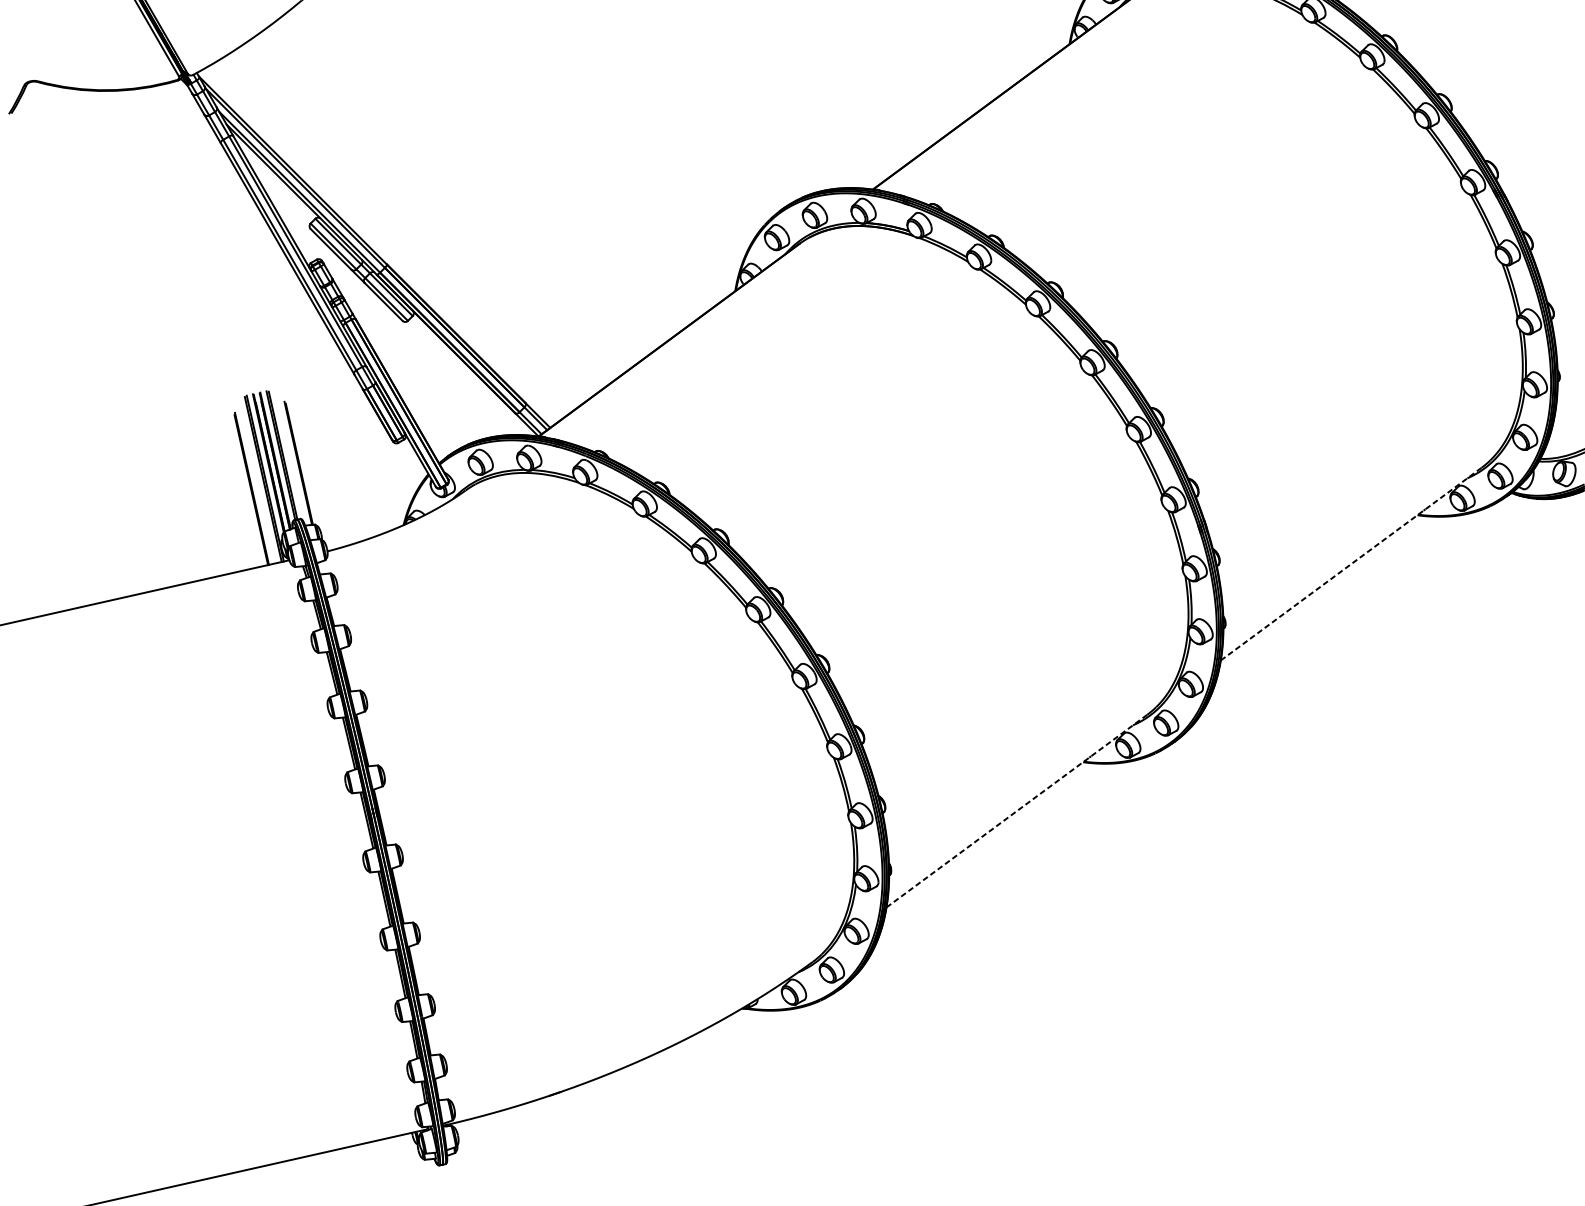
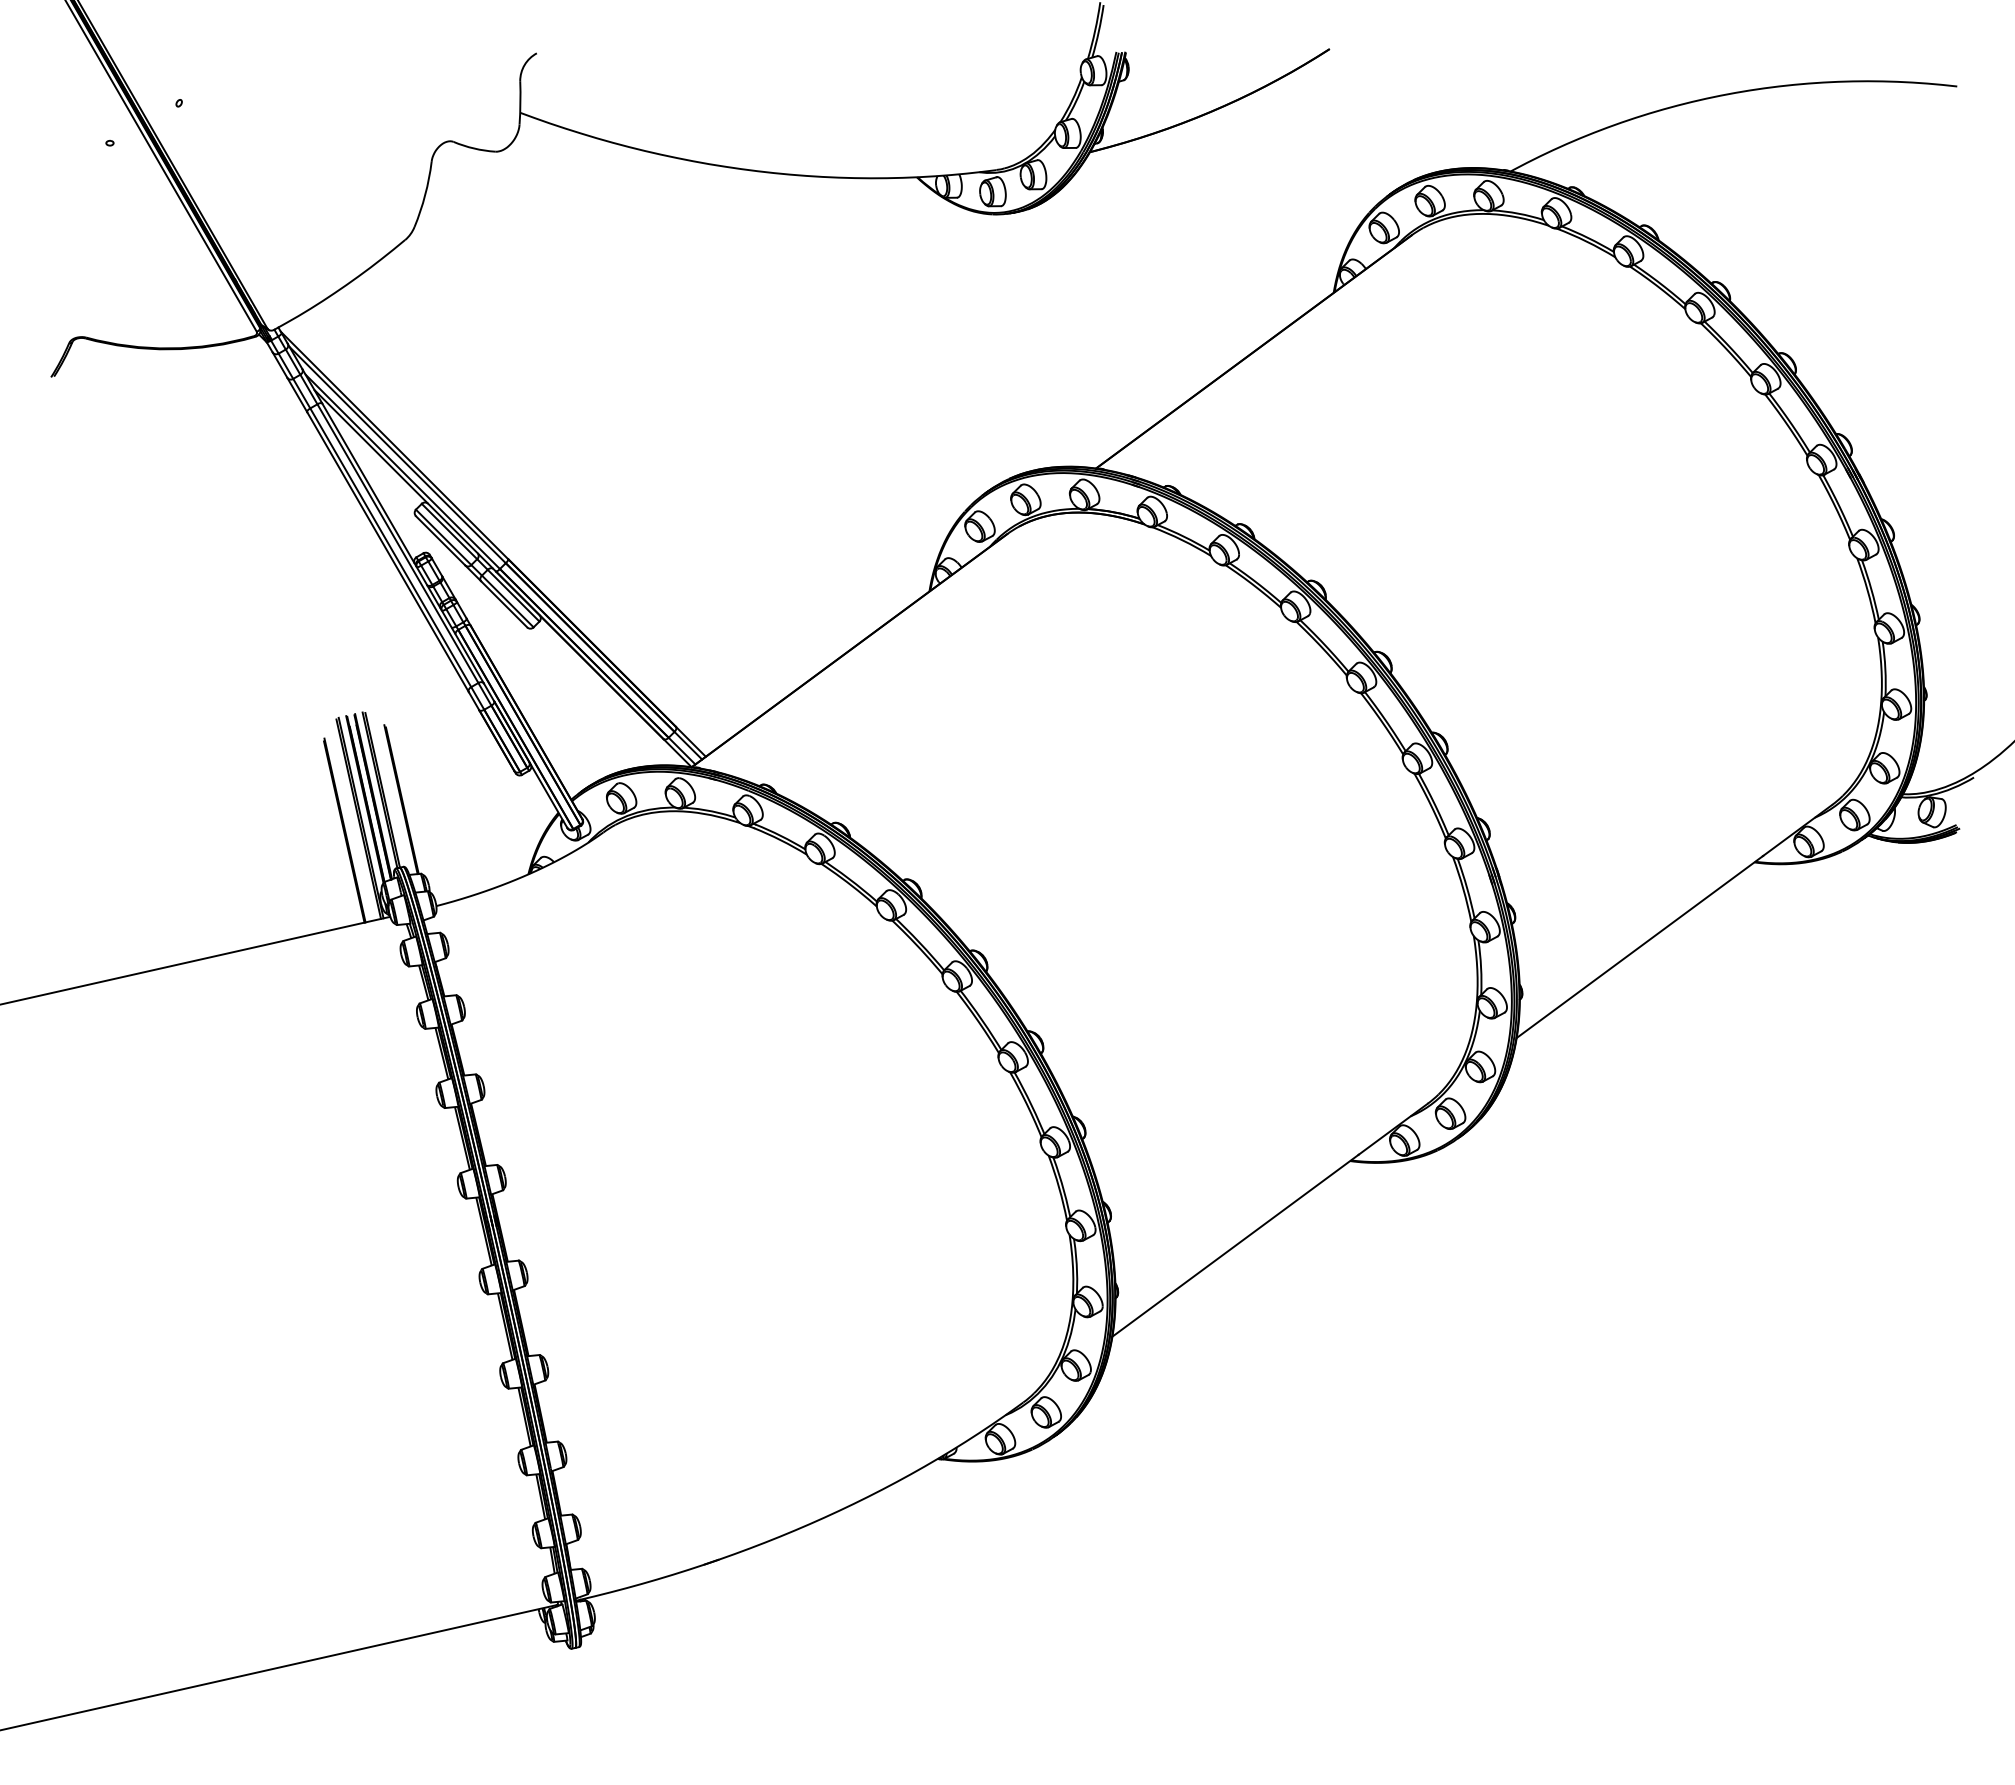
line: (1351, 564) -> (1674, 921), dashed -> solid
line: (1017, 810) -> (1270, 1219), dashed -> solid

